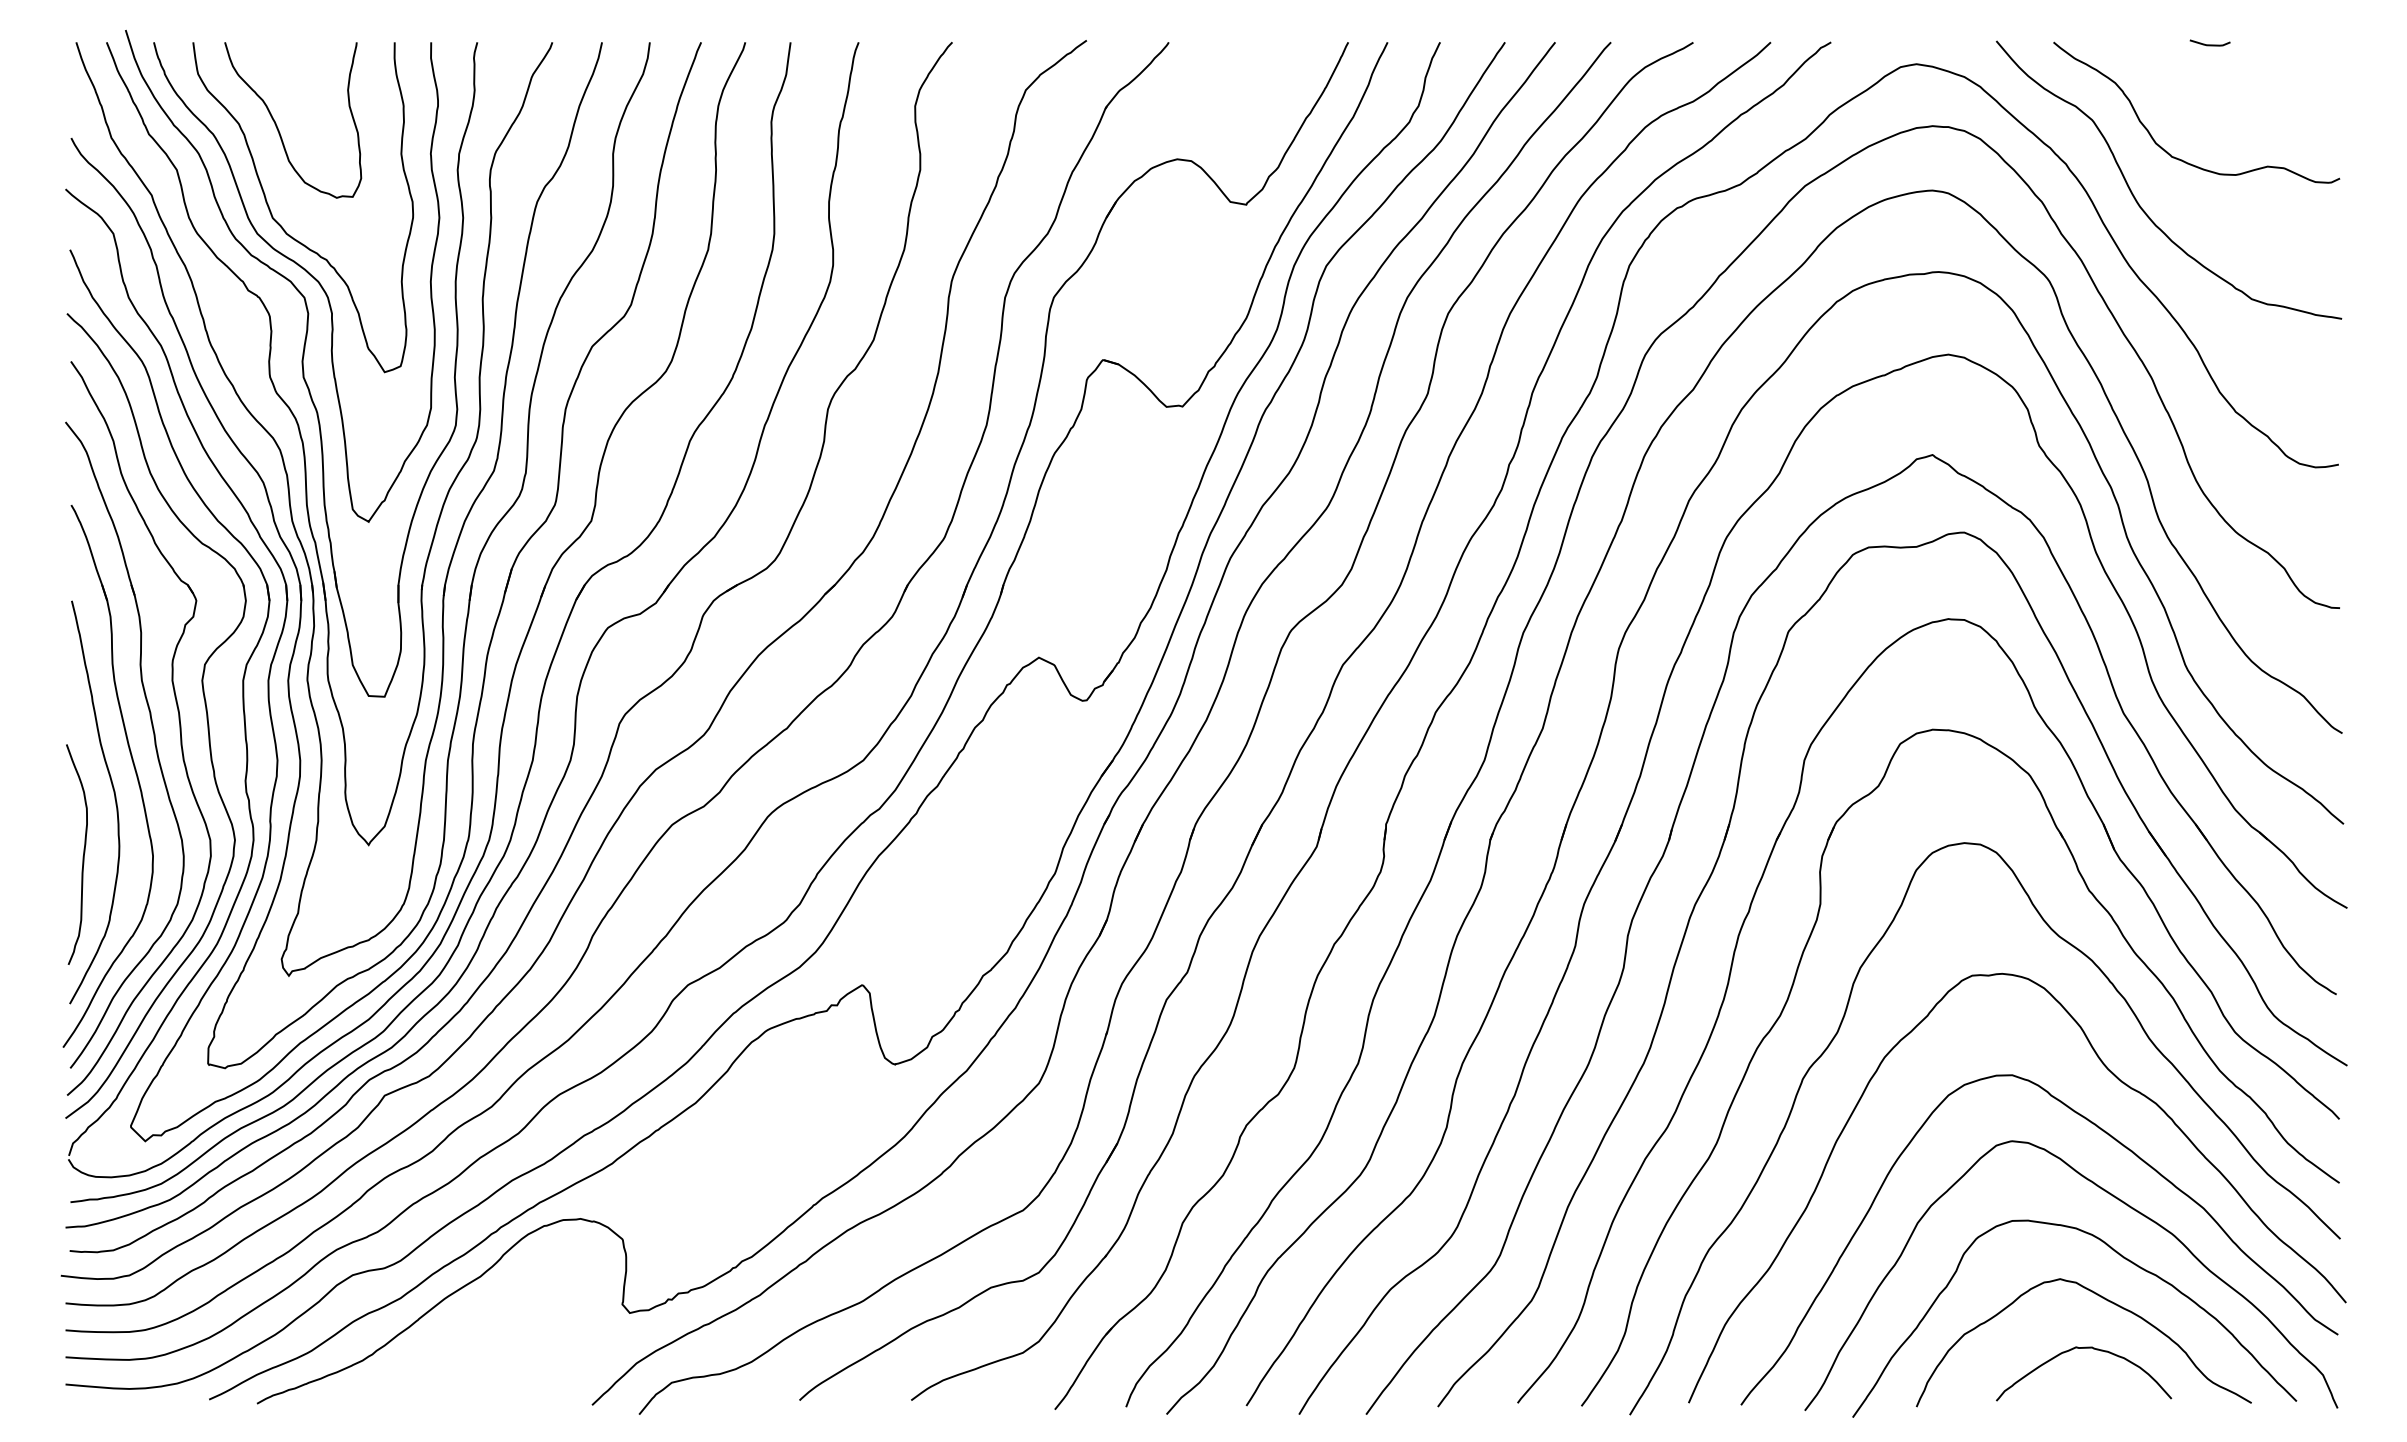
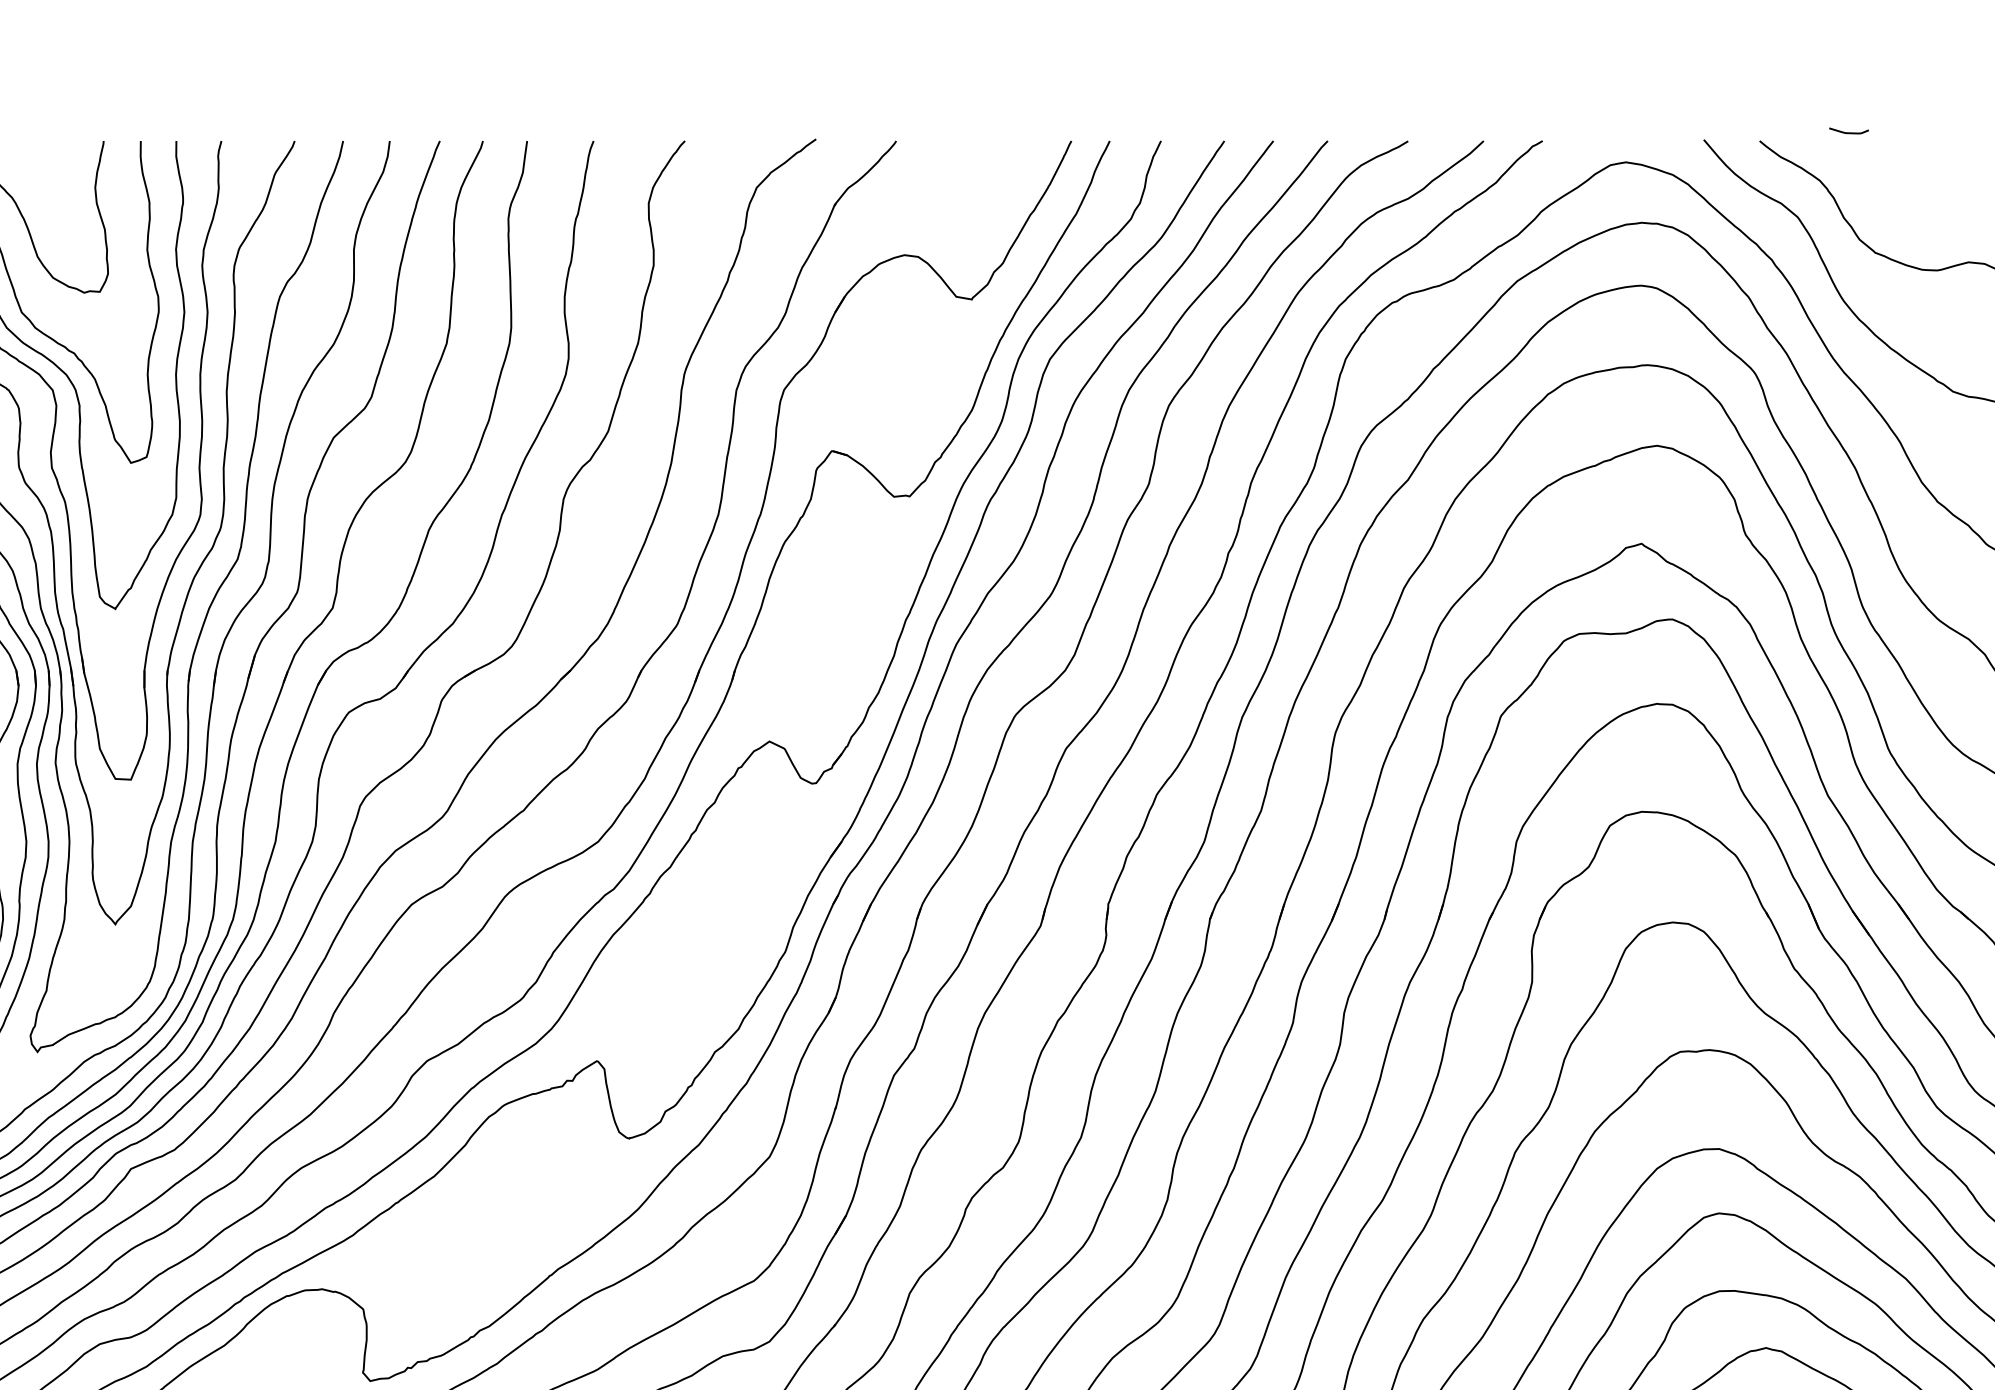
curve: (2209, 44) -> (1848, 132), moved

